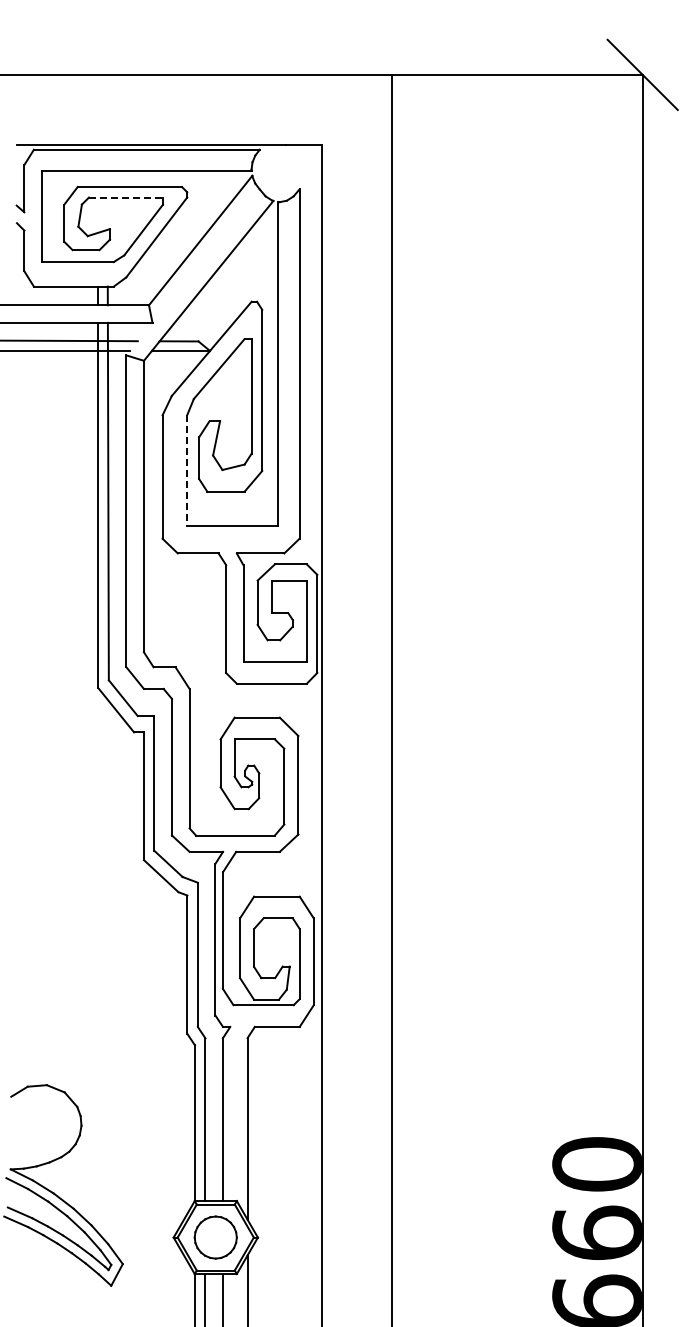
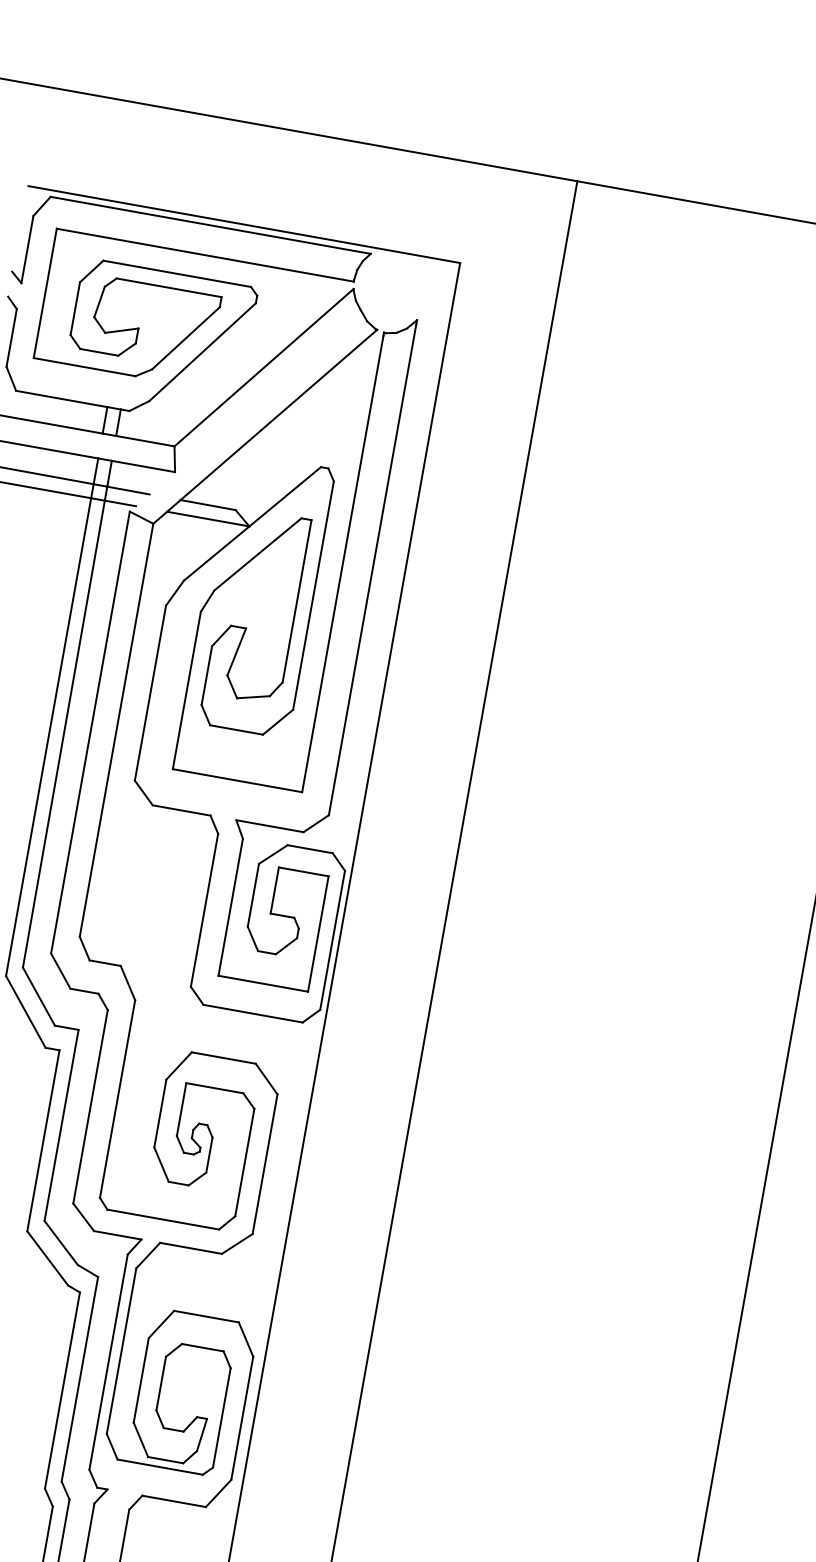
line: (126, 197) -> (169, 287), dashed -> solid
line: (187, 470) -> (187, 690), dashed -> solid

